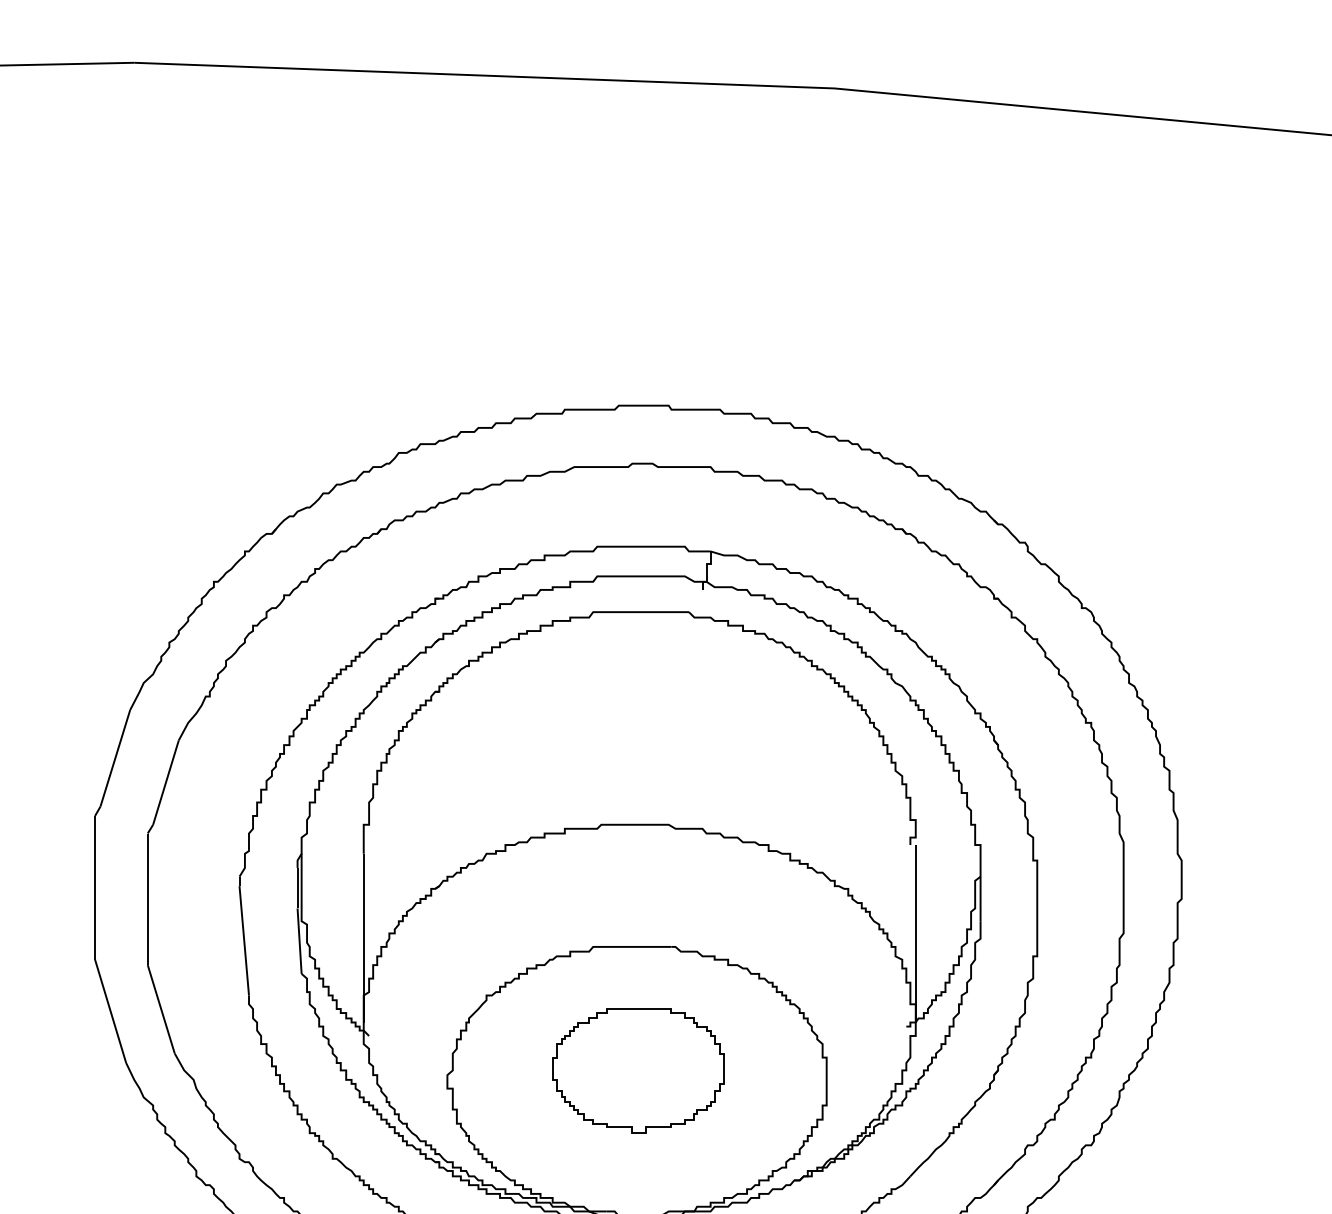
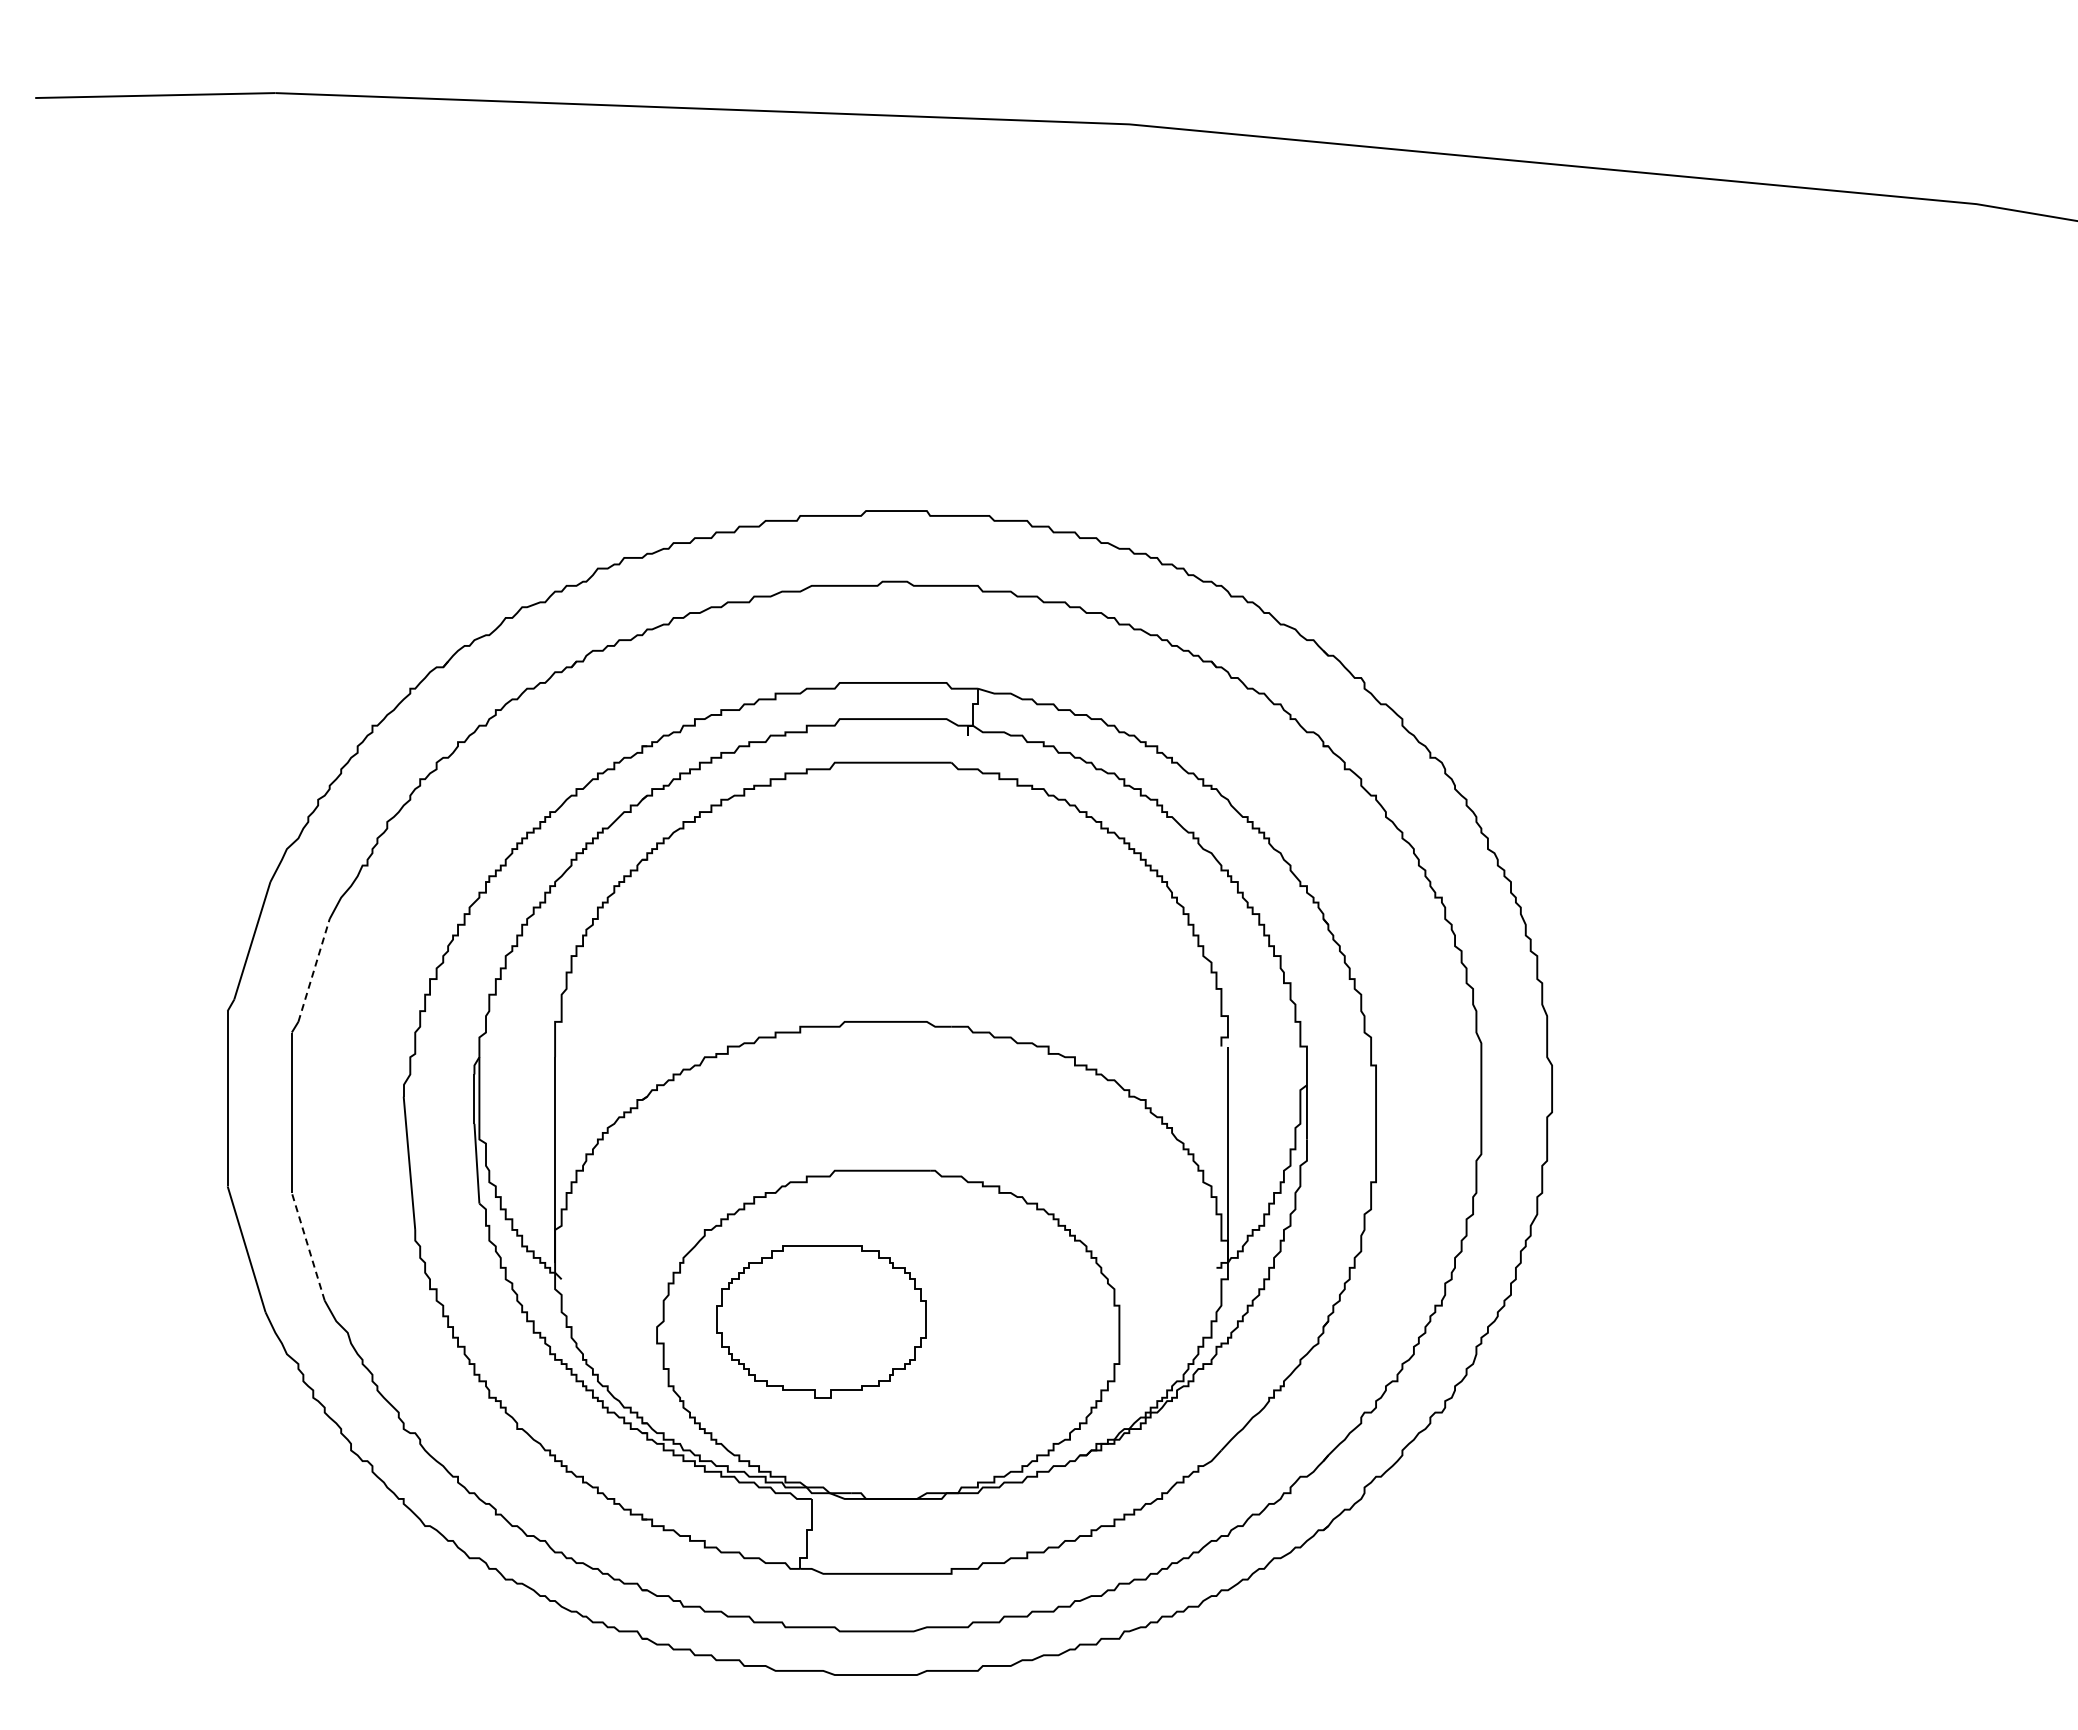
line: (166, 782) -> (314, 970), solid -> dashed
line: (161, 1009) -> (308, 1246), solid -> dashed
part: (638, 1070) -> (821, 1321), moved

